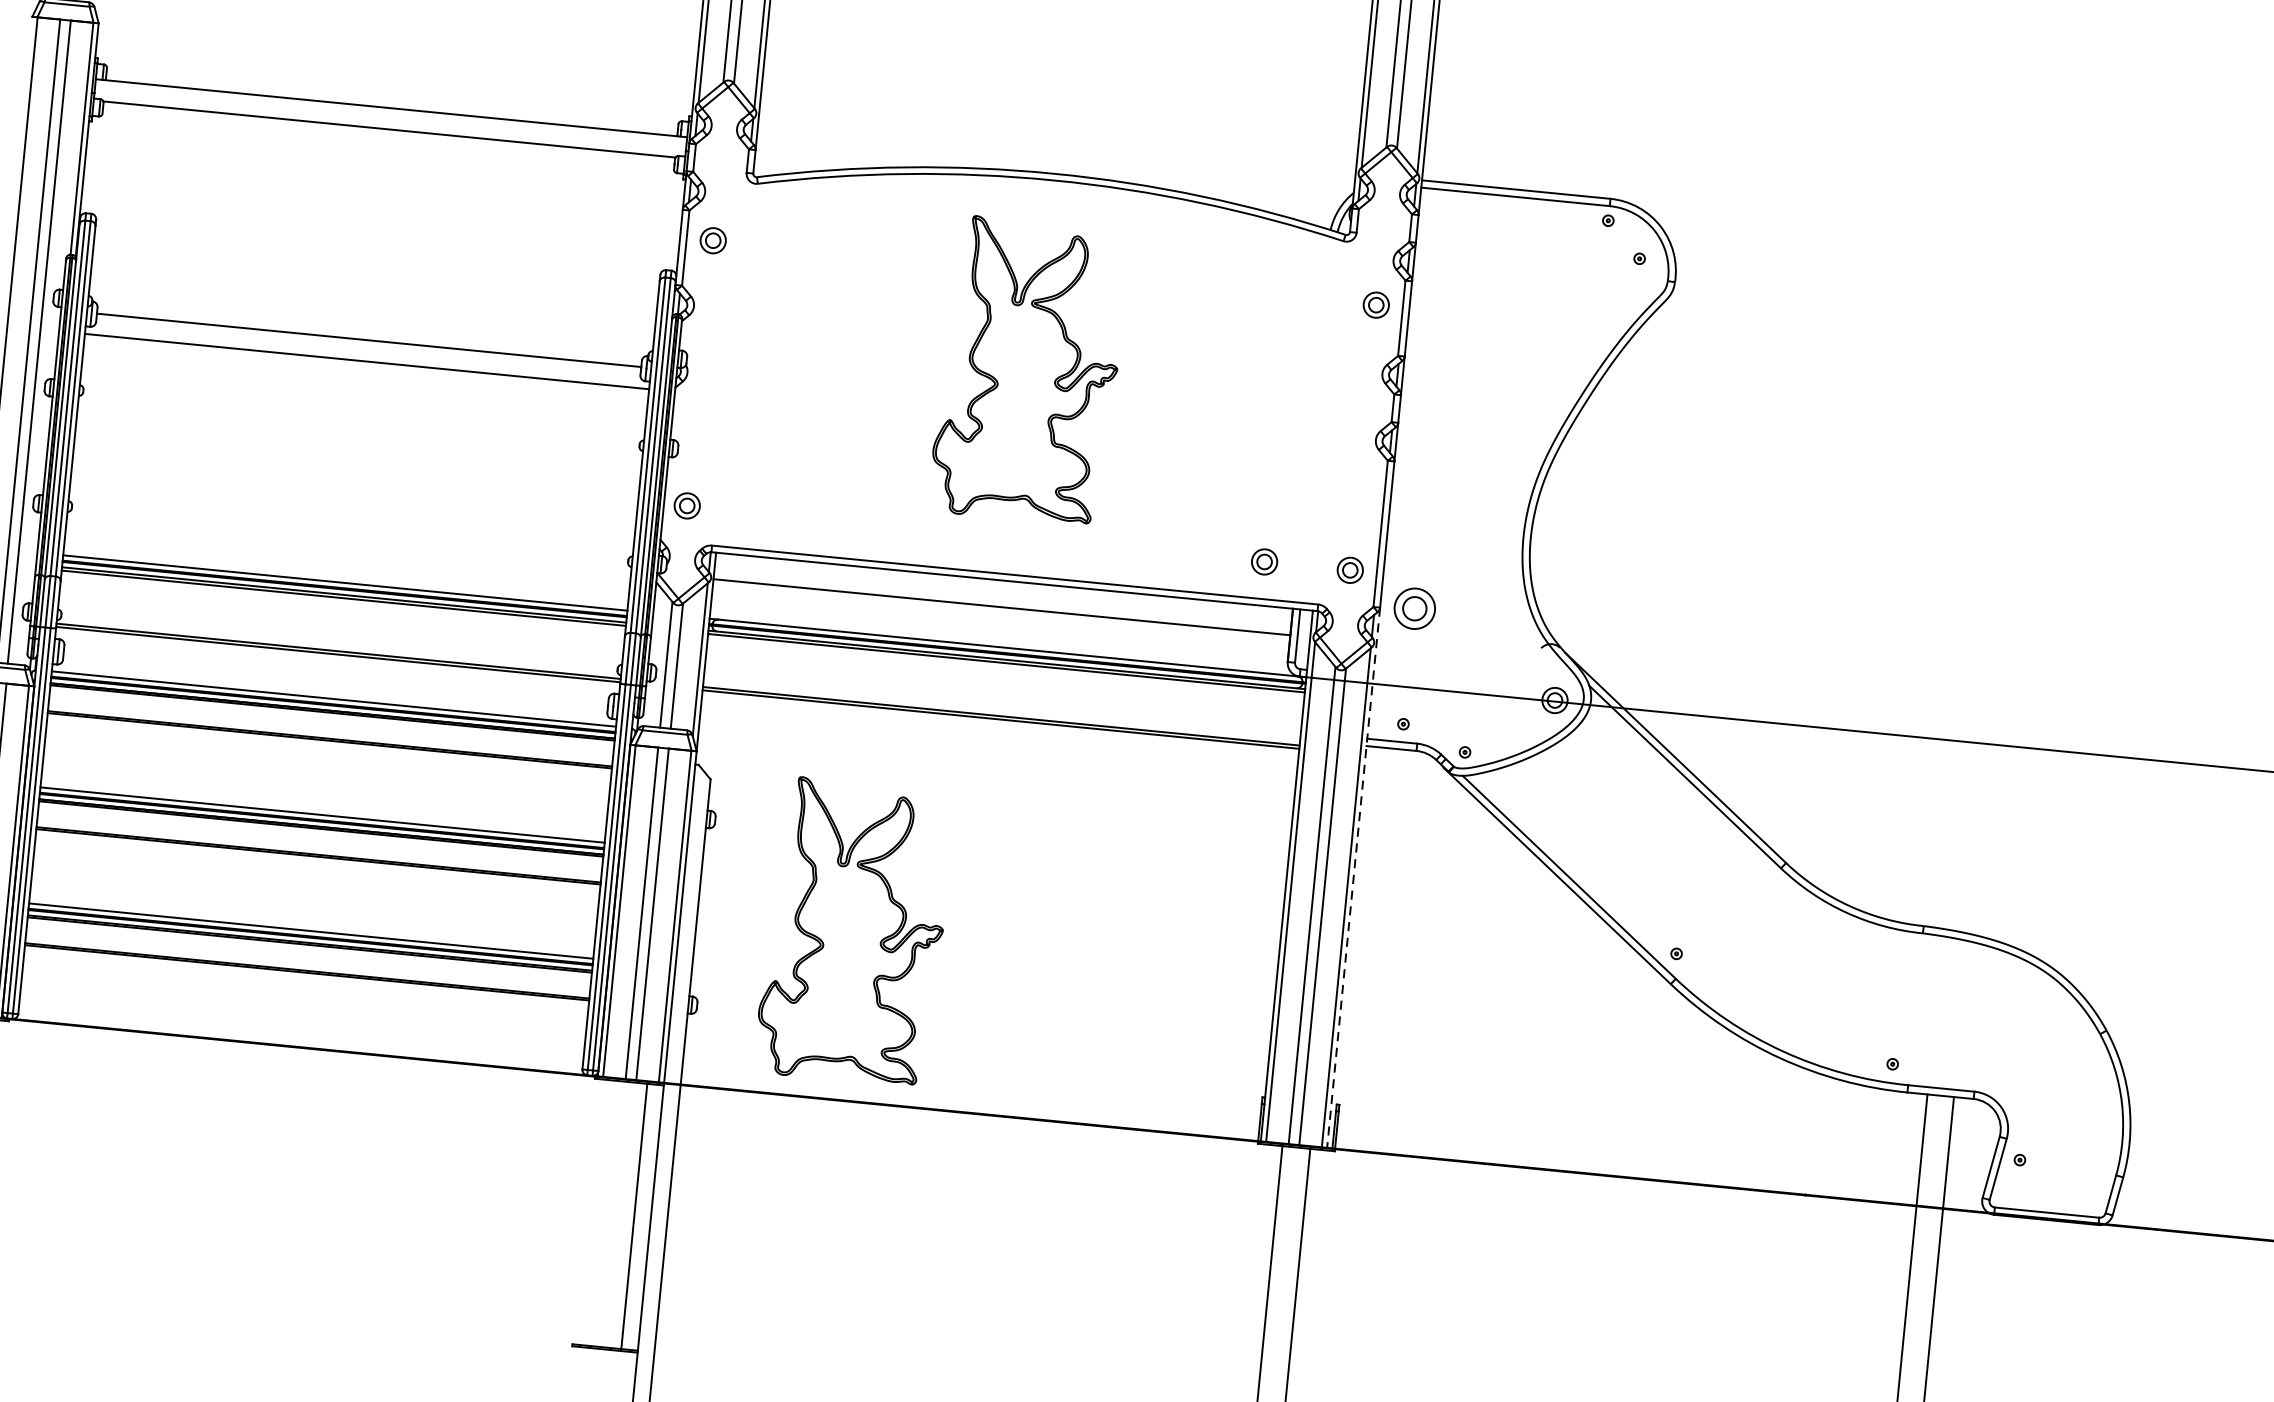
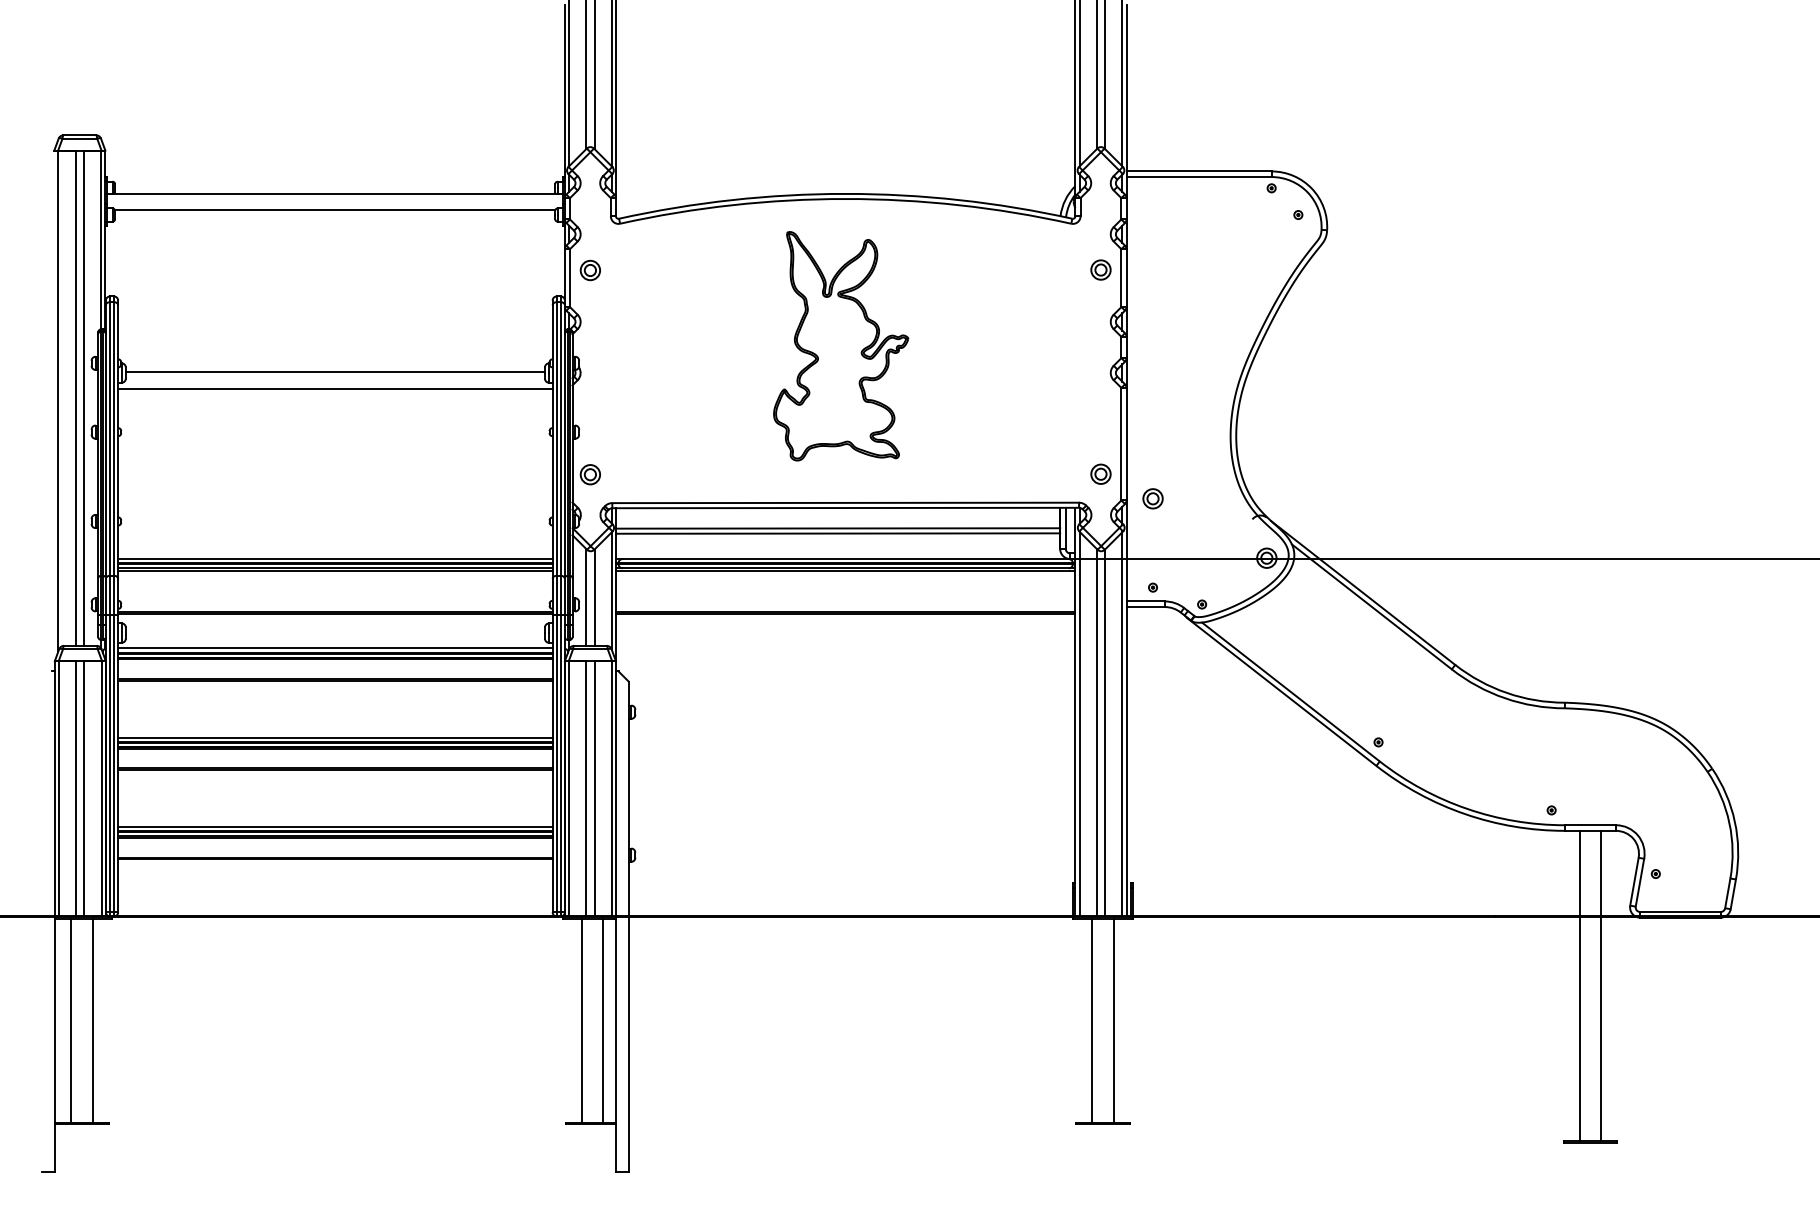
part: (1264, 560) -> (1034, 473), removed
part: (1414, 608) -> (1152, 498), size x0.62
line: (1000, 613) -> (837, 533), added
line: (1353, 877) -> (1126, 708), dashed -> solid
part: (855, 932) -> (750, 787), removed
line: (606, 1213) -> (581, 1020), added

